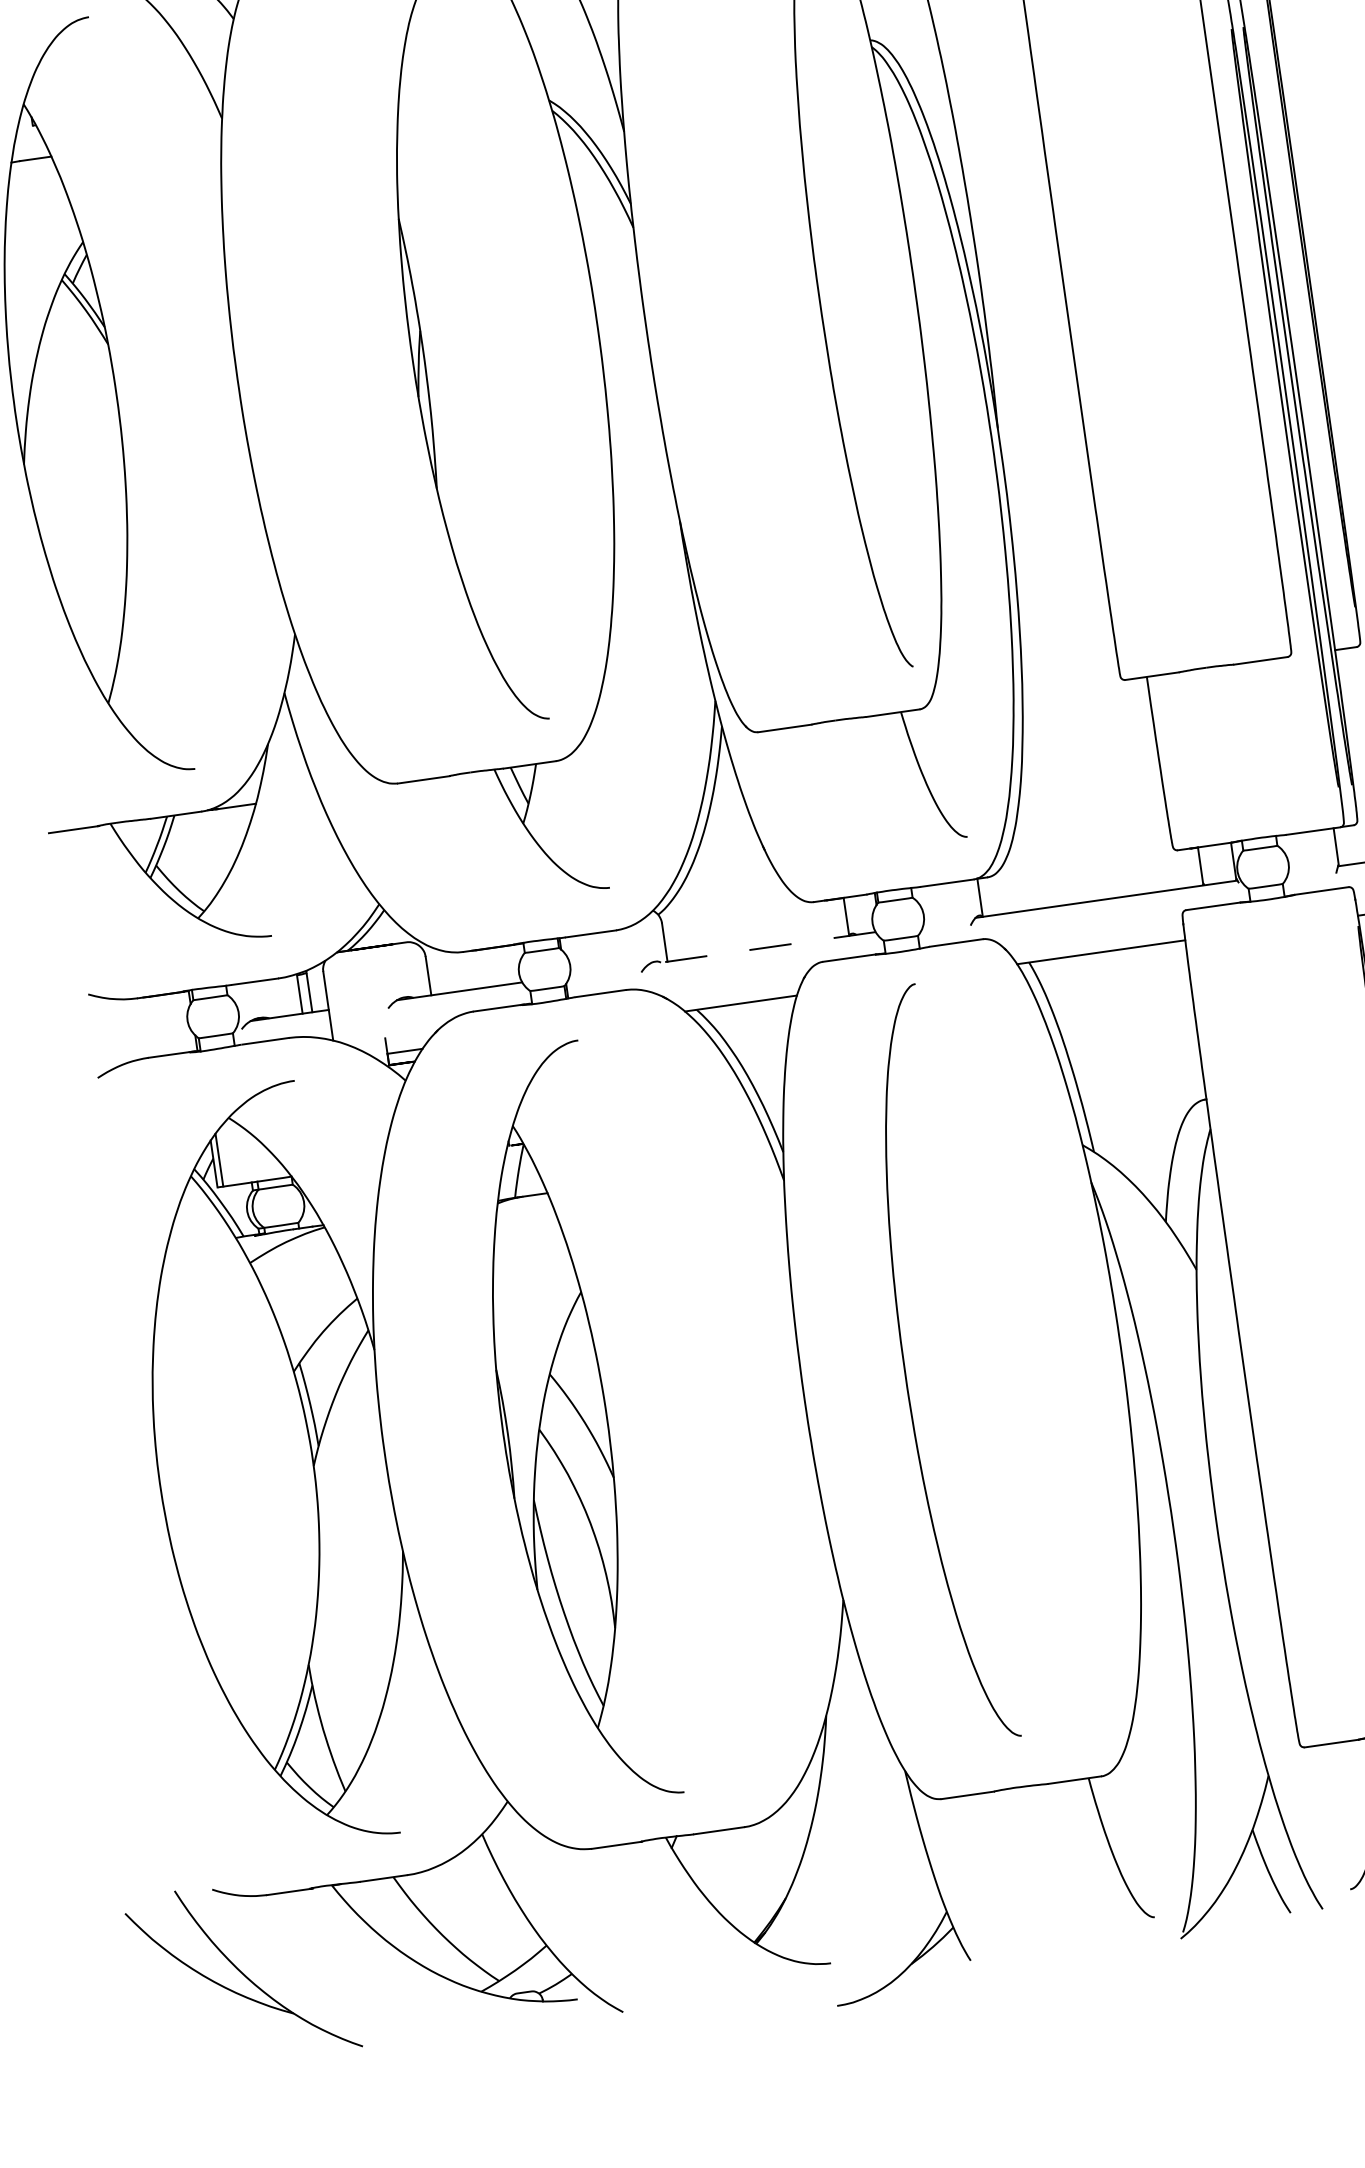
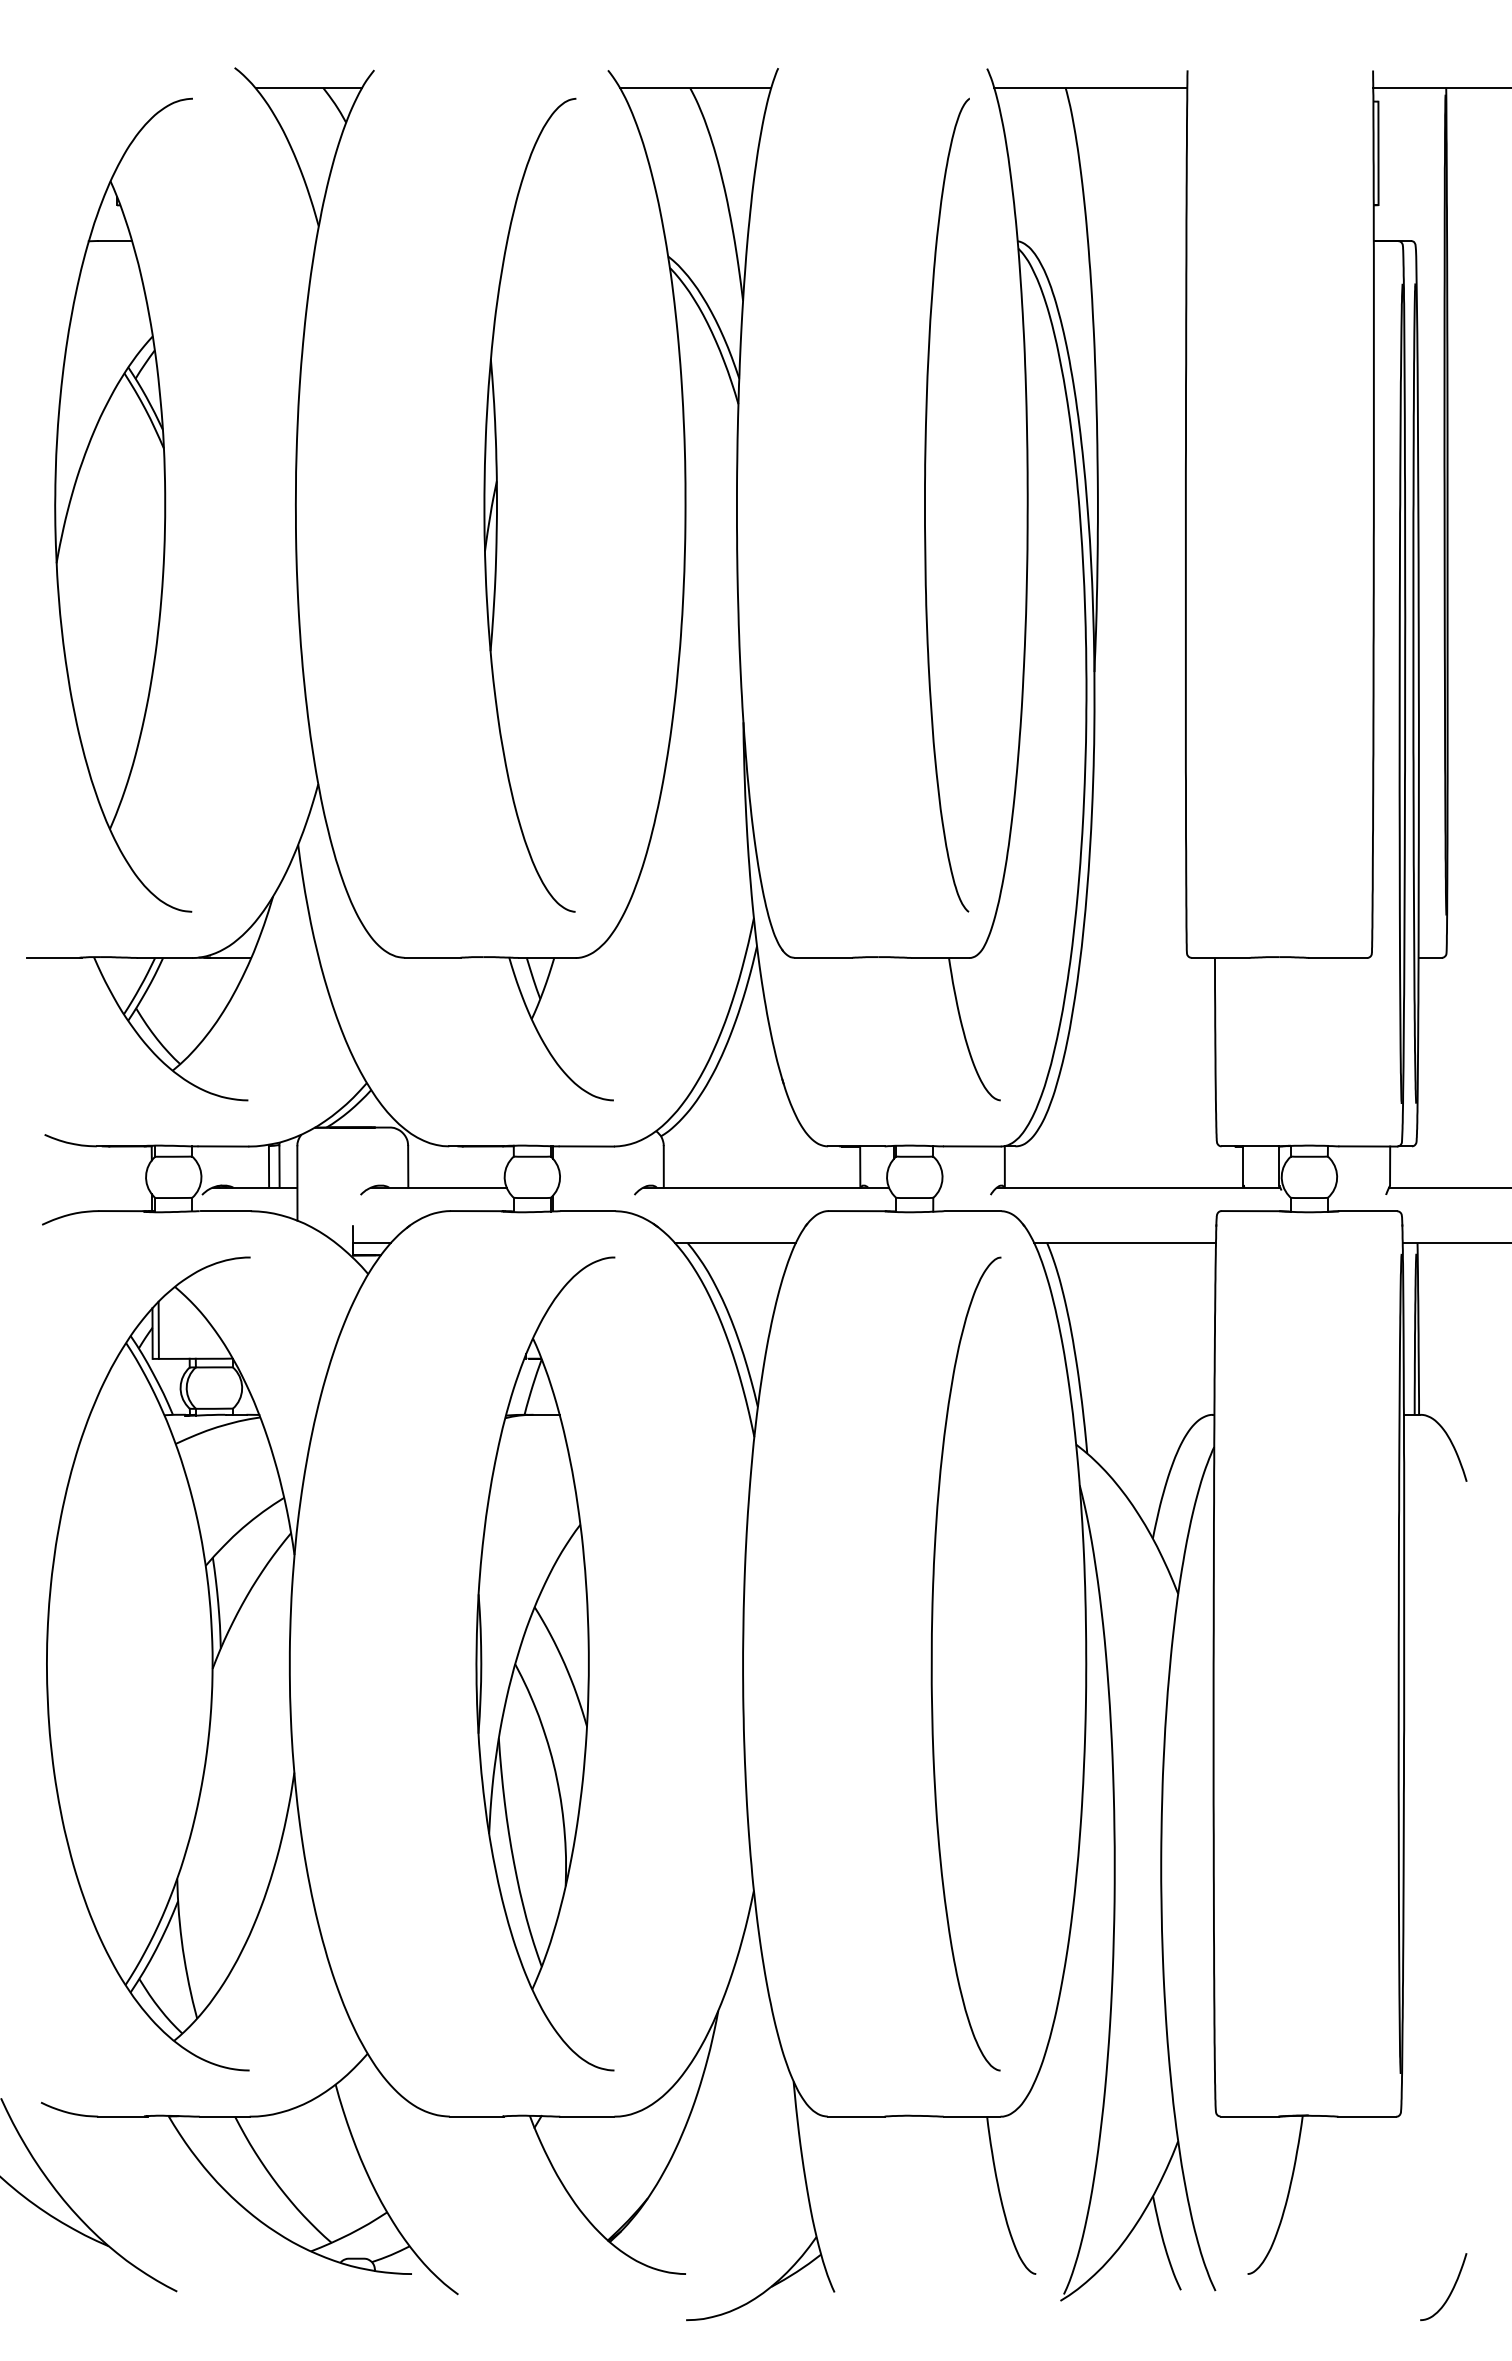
line: (762, 948) -> (766, 1187), dashed -> solid
curve: (905, 1368) -> (932, 1663), moved
part: (567, 1424) -> (545, 1663), moved

